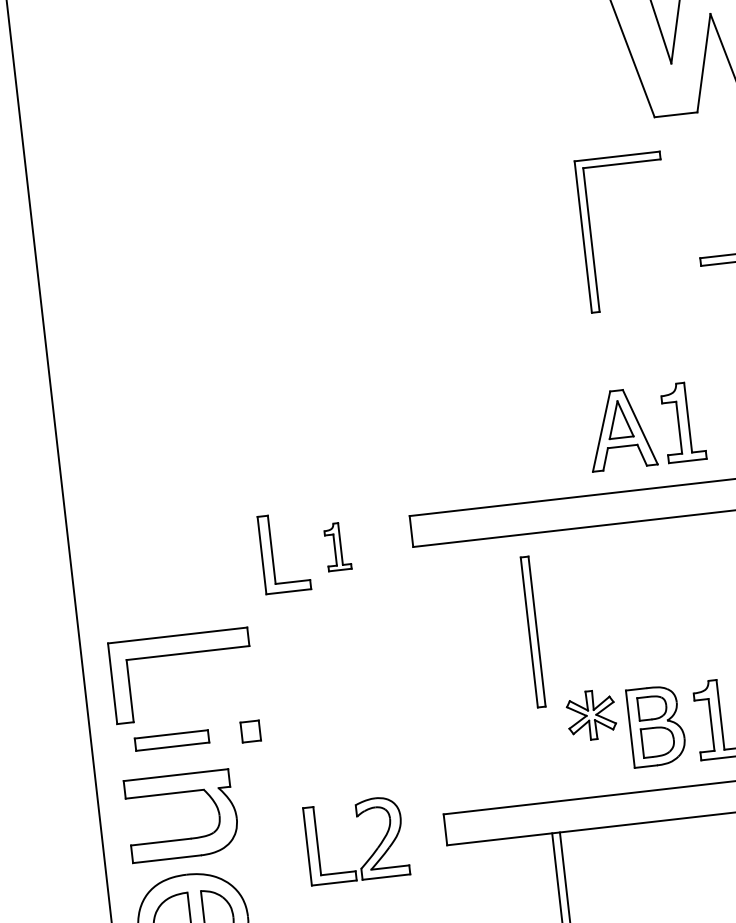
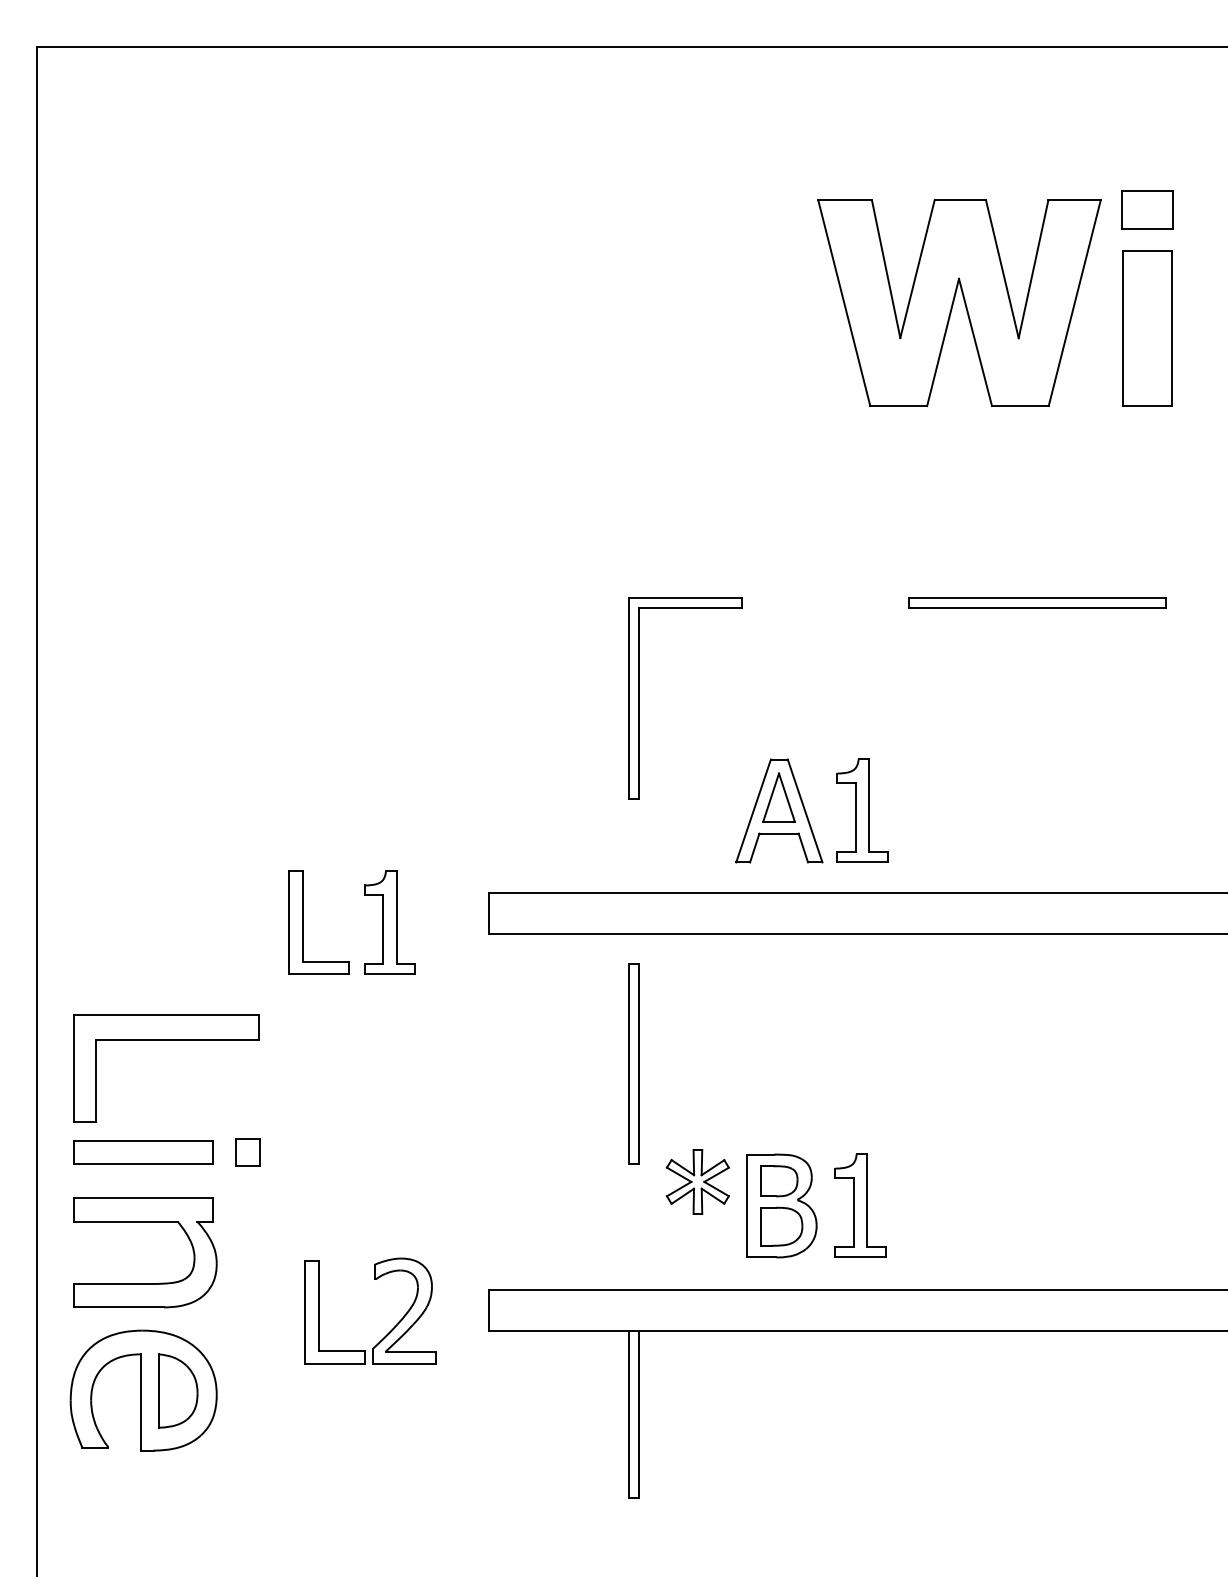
part: (591, 235) -> (639, 698), moved
part: (337, 546) -> (389, 922), size x1.67
part: (172, 740) -> (143, 1152), size x1.43

